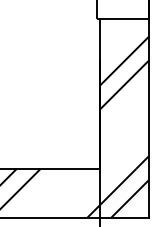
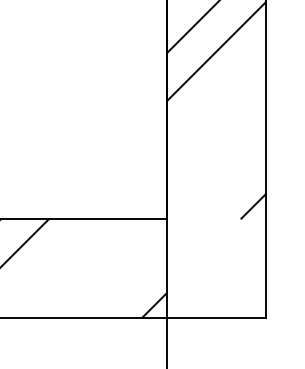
hatch: (124, 193) -> (217, 268), removed

